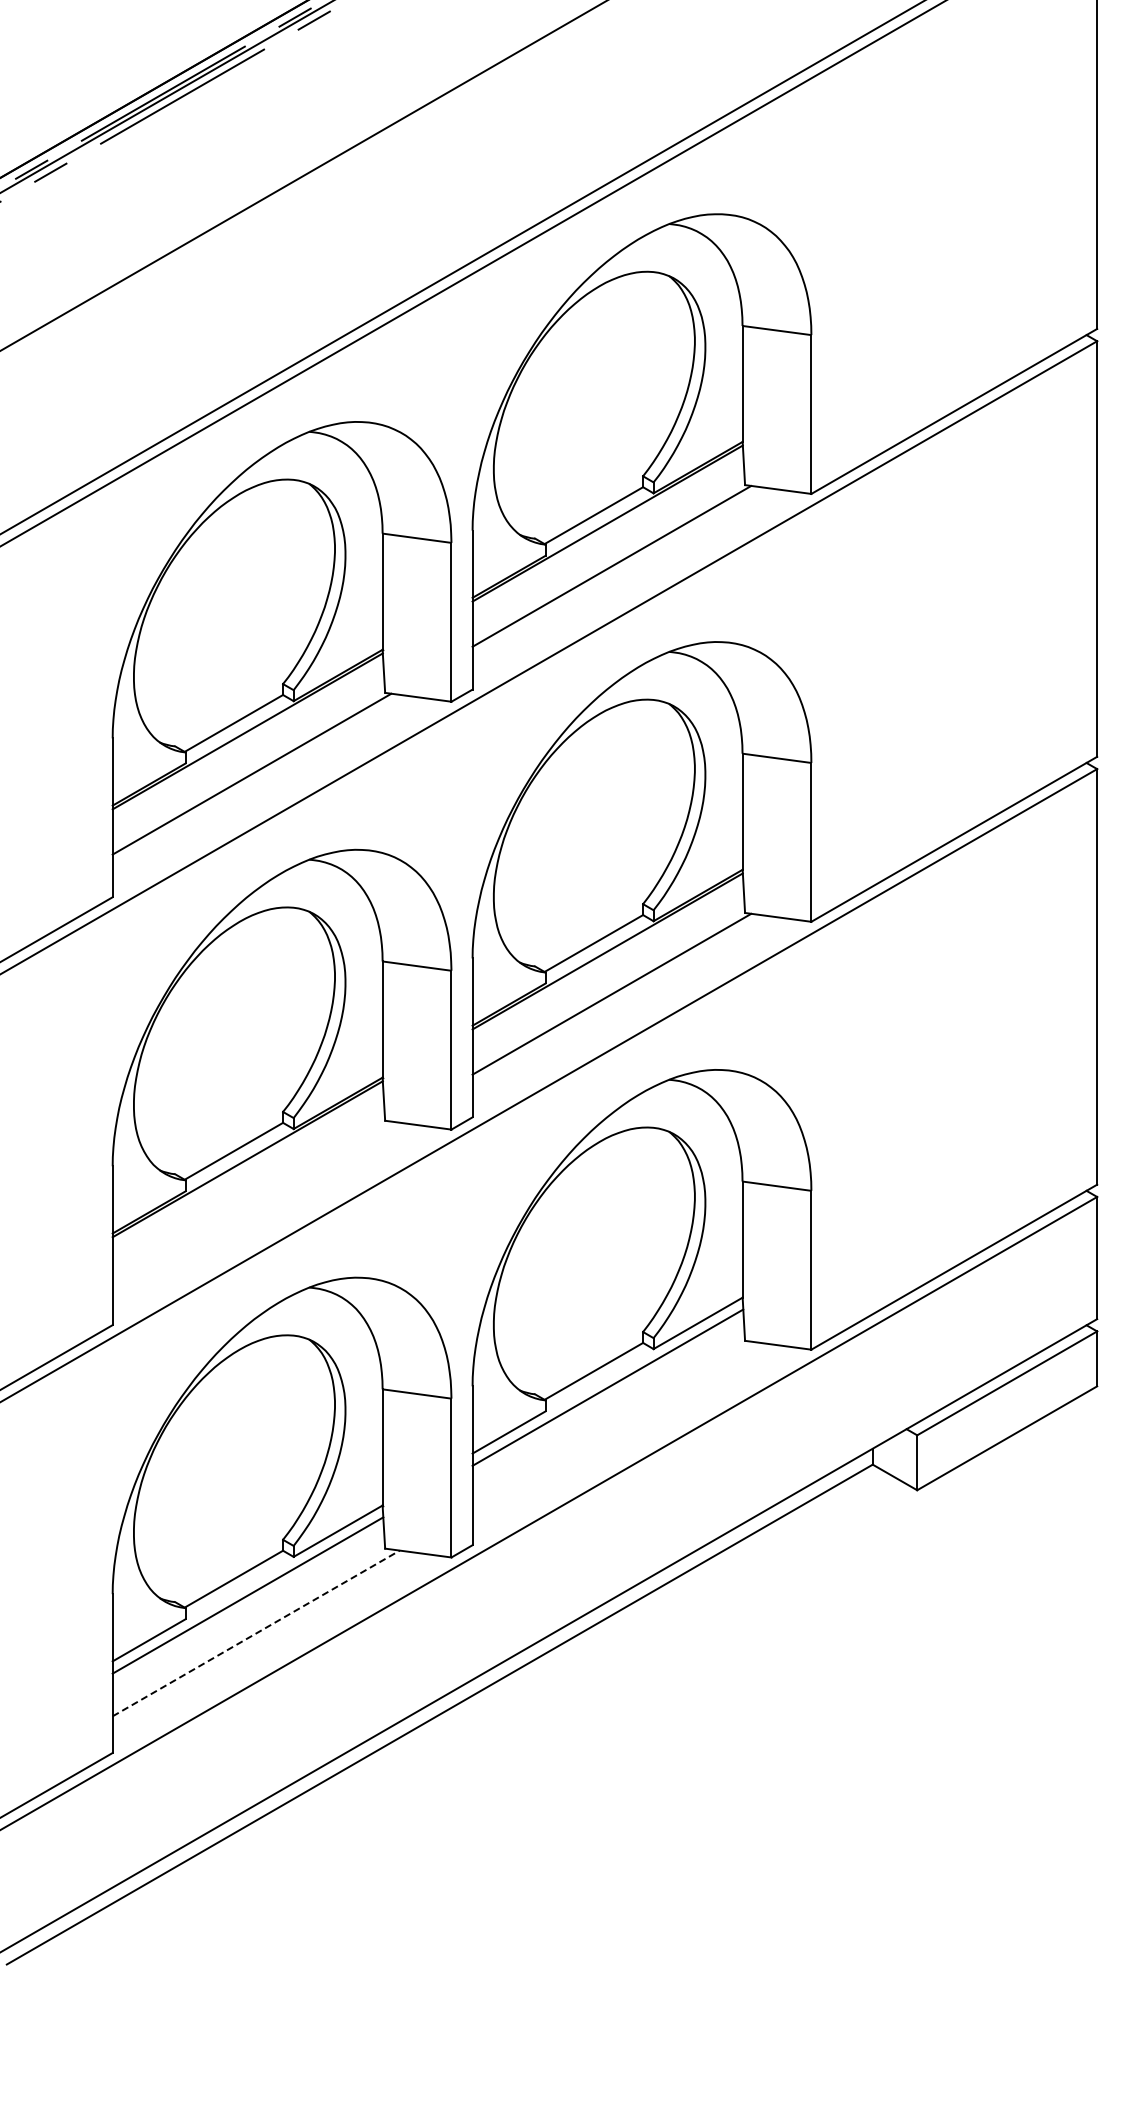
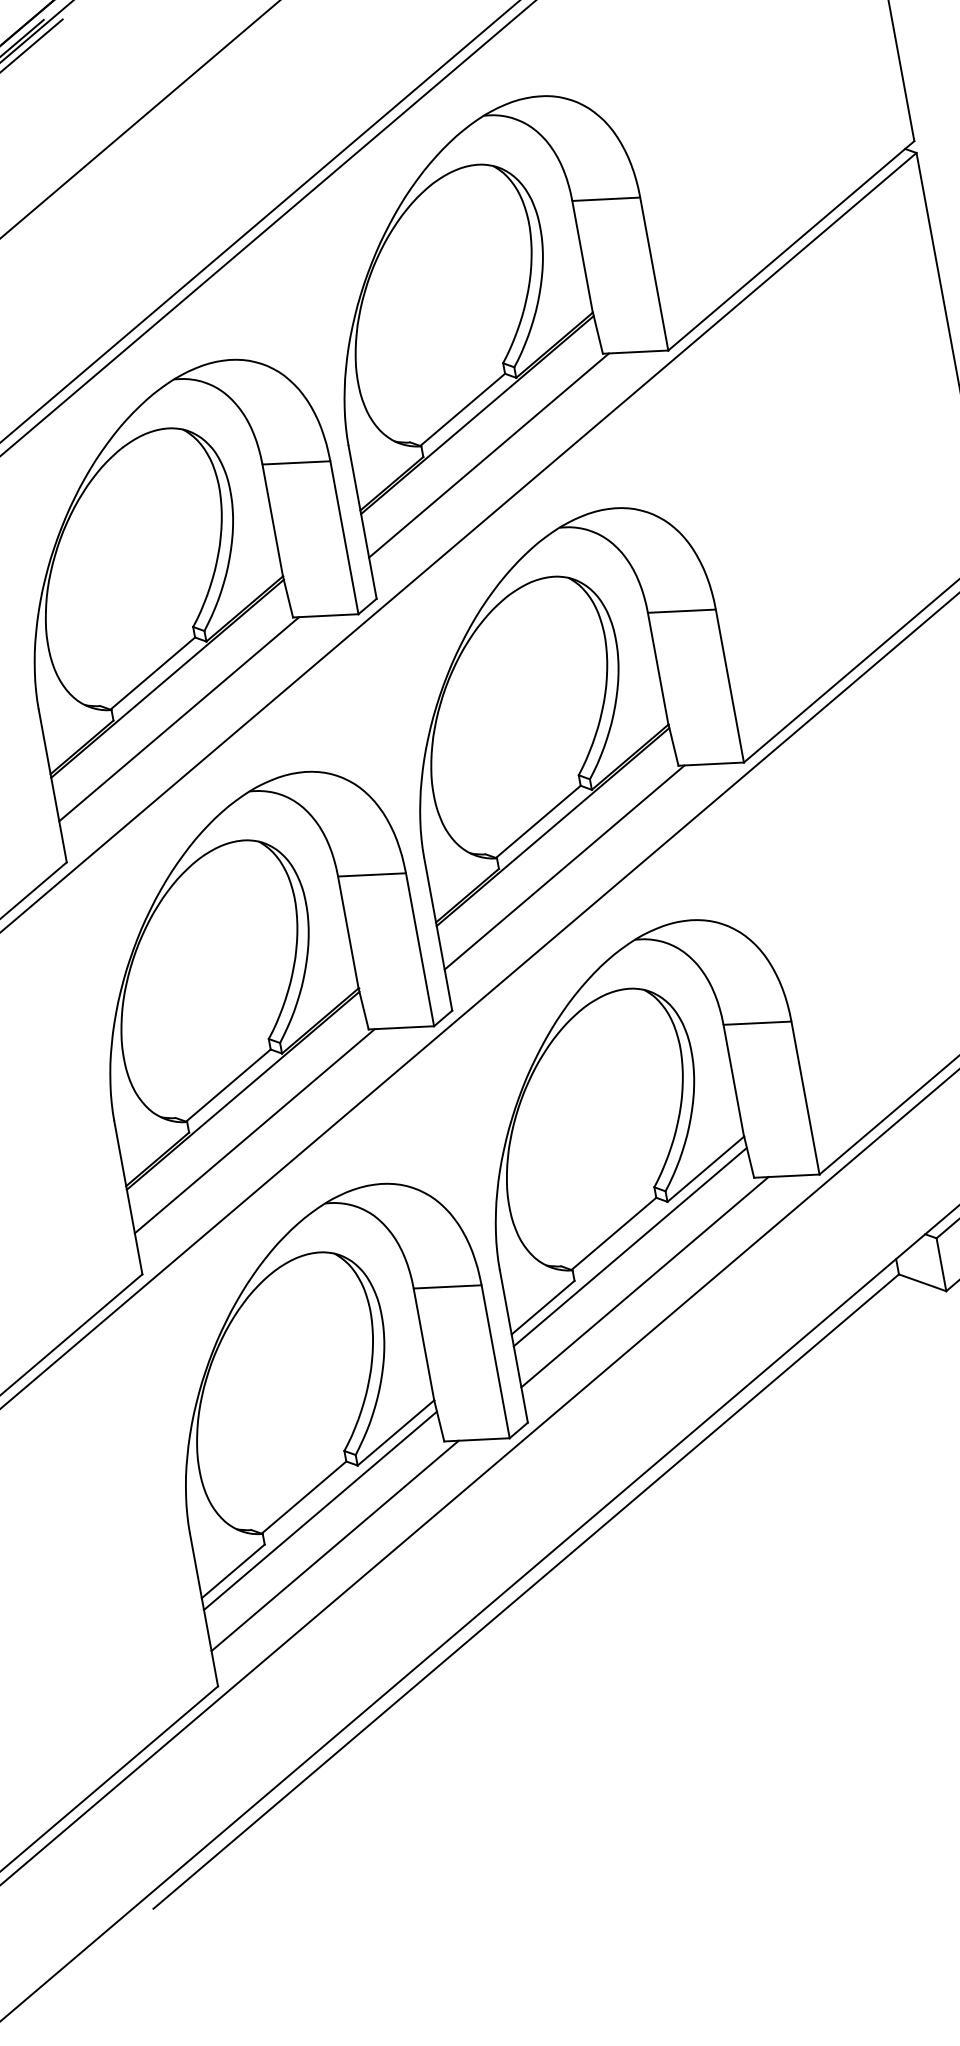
line: (251, 1201) -> (254, 1130), added
line: (615, 1425) -> (644, 1282), added
line: (256, 1633) -> (335, 1545), dashed -> solid

